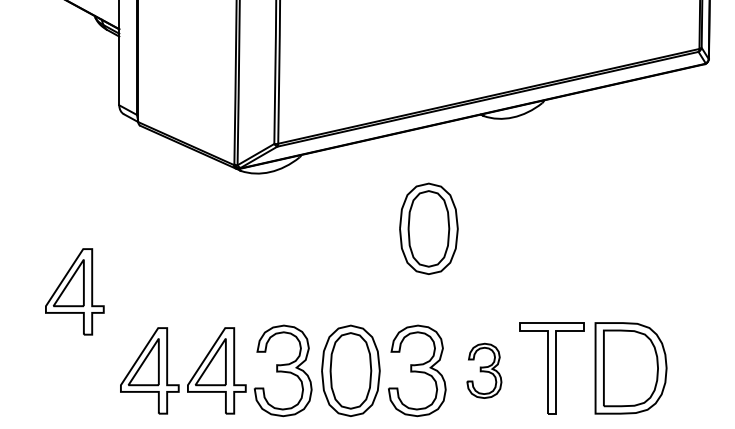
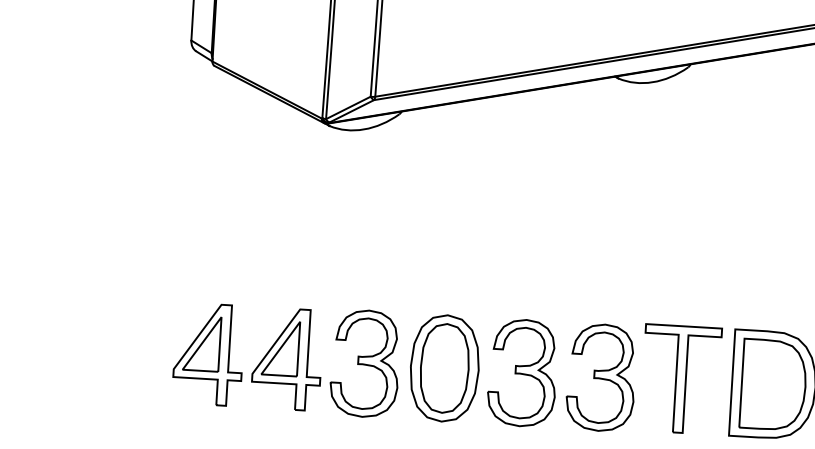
part: (428, 228) -> (545, 206), removed
part: (74, 291) -> (125, 255), removed
part: (484, 370) -> (601, 377), size x1.67

